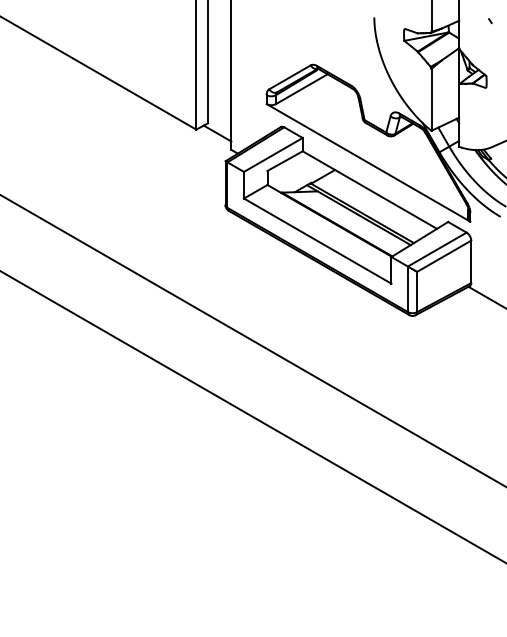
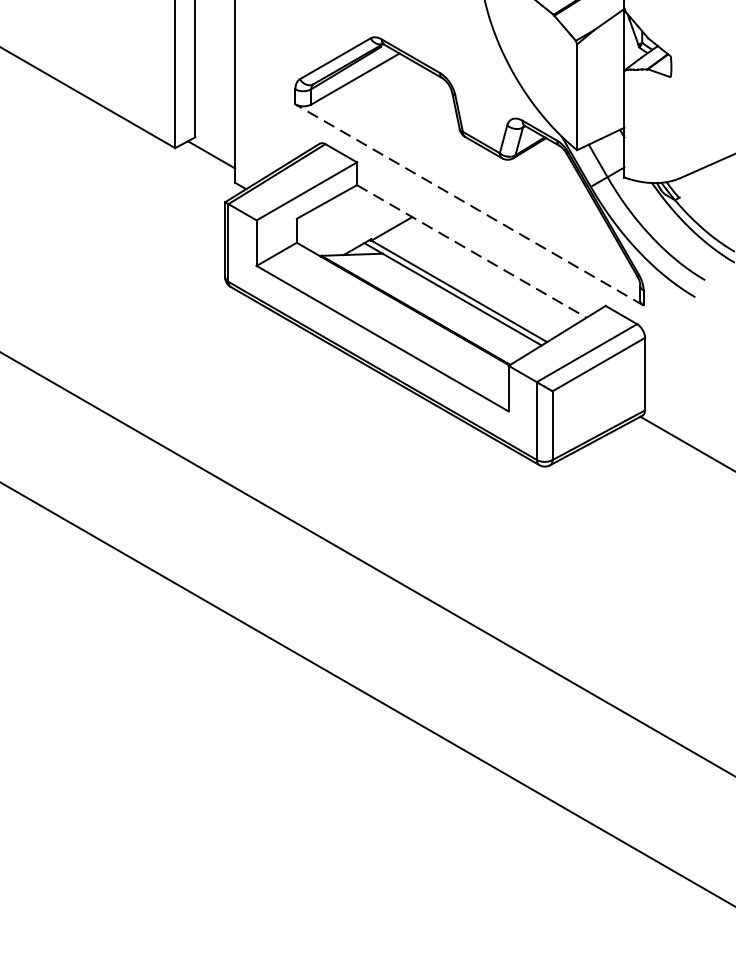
line: (368, 162) -> (469, 204), solid -> dashed
line: (369, 190) -> (471, 252), solid -> dashed

